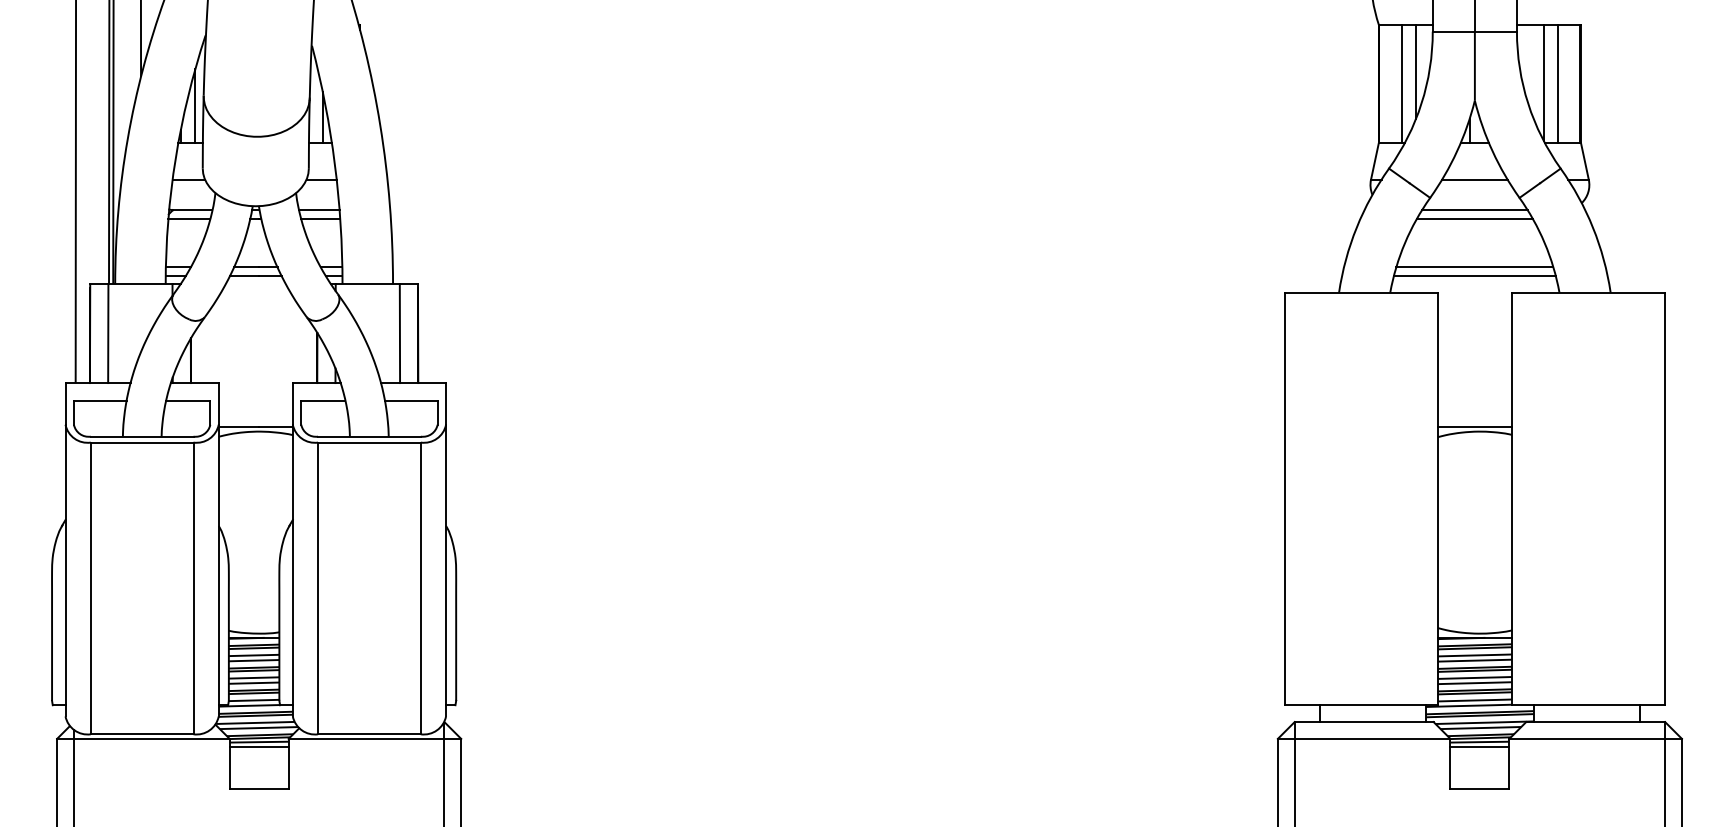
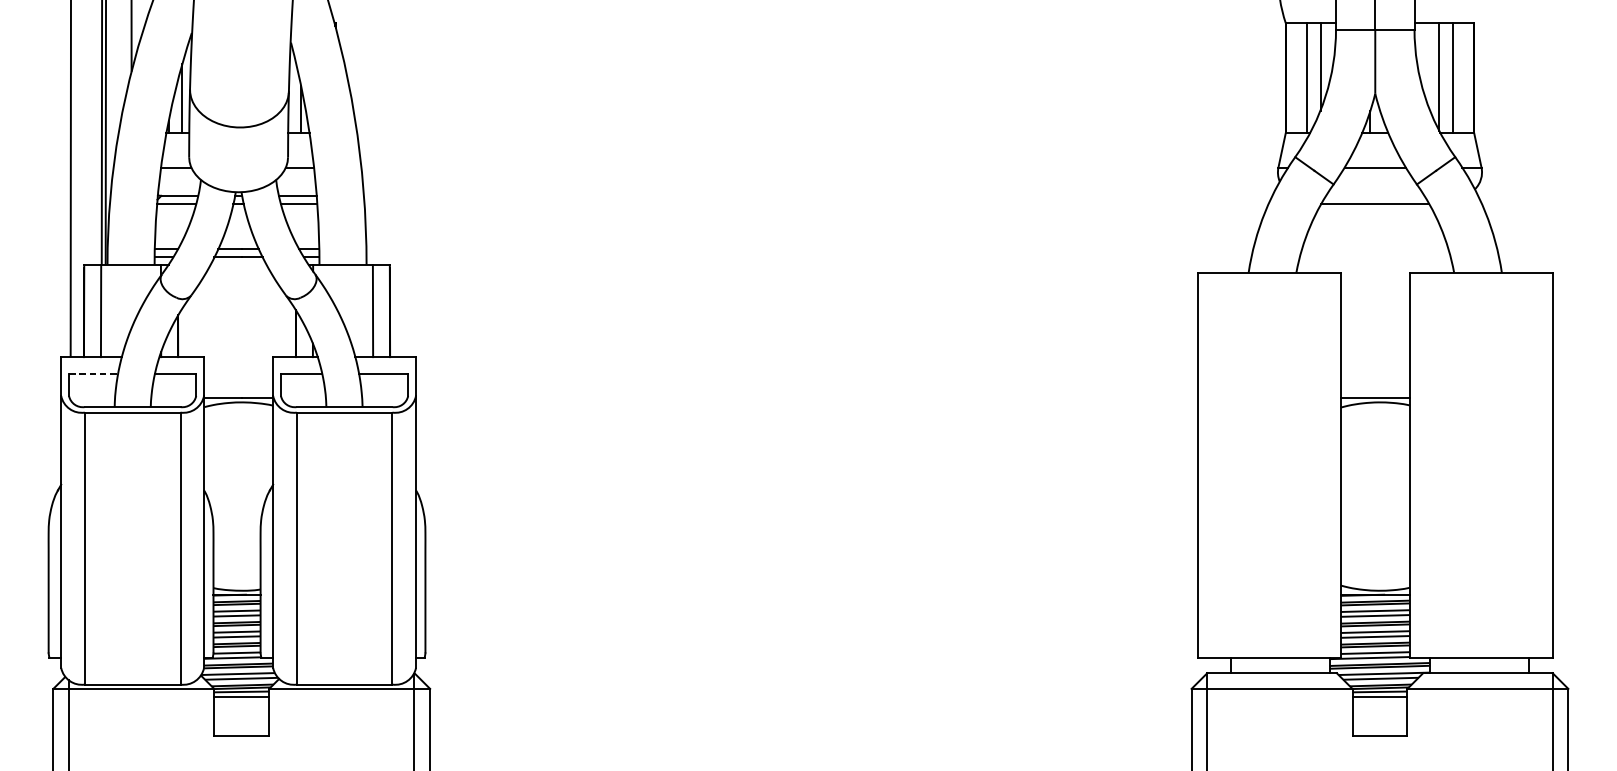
line: (1474, 210) -> (1374, 196), removed
line: (1474, 267) -> (1374, 249), removed
line: (1474, 275) -> (1374, 256), removed
line: (100, 400) -> (93, 373), solid -> dashed

